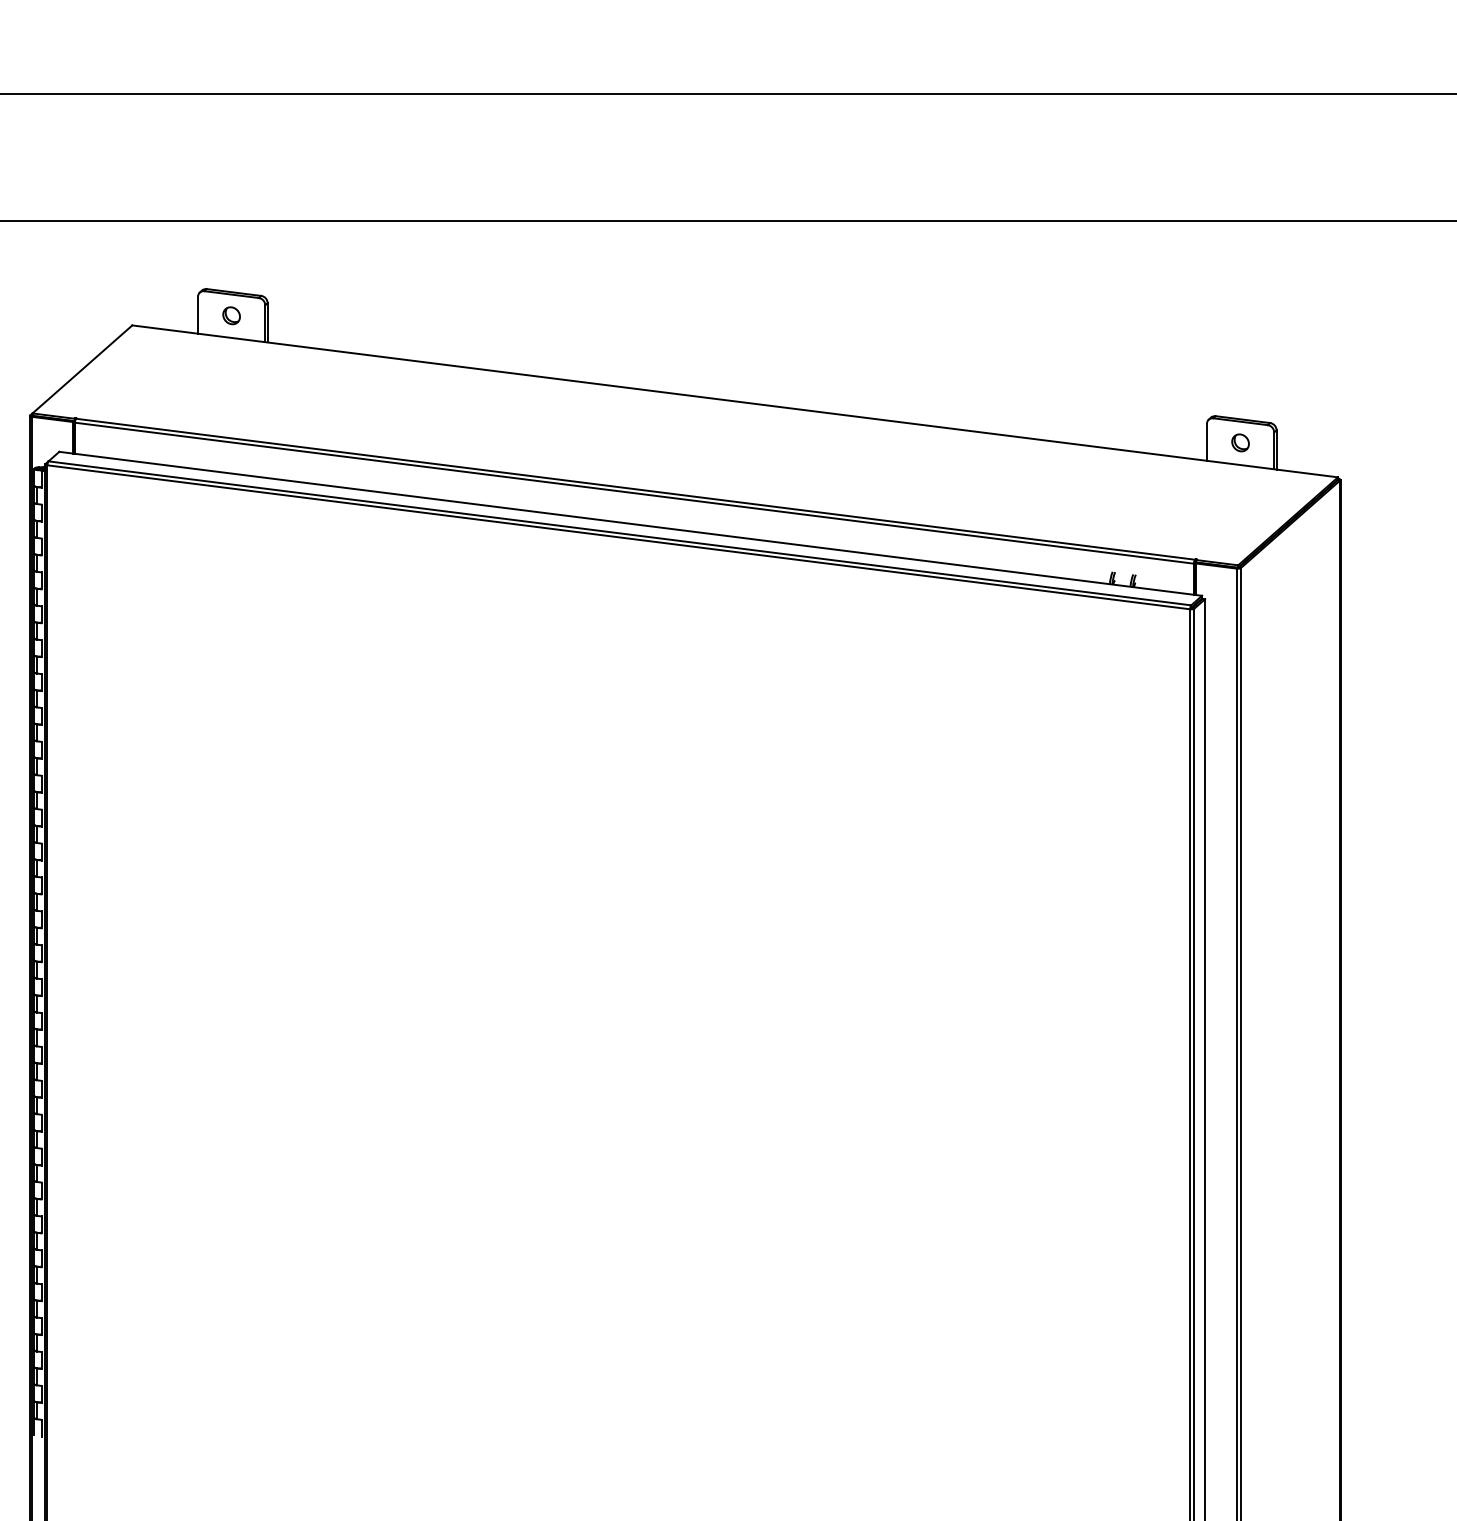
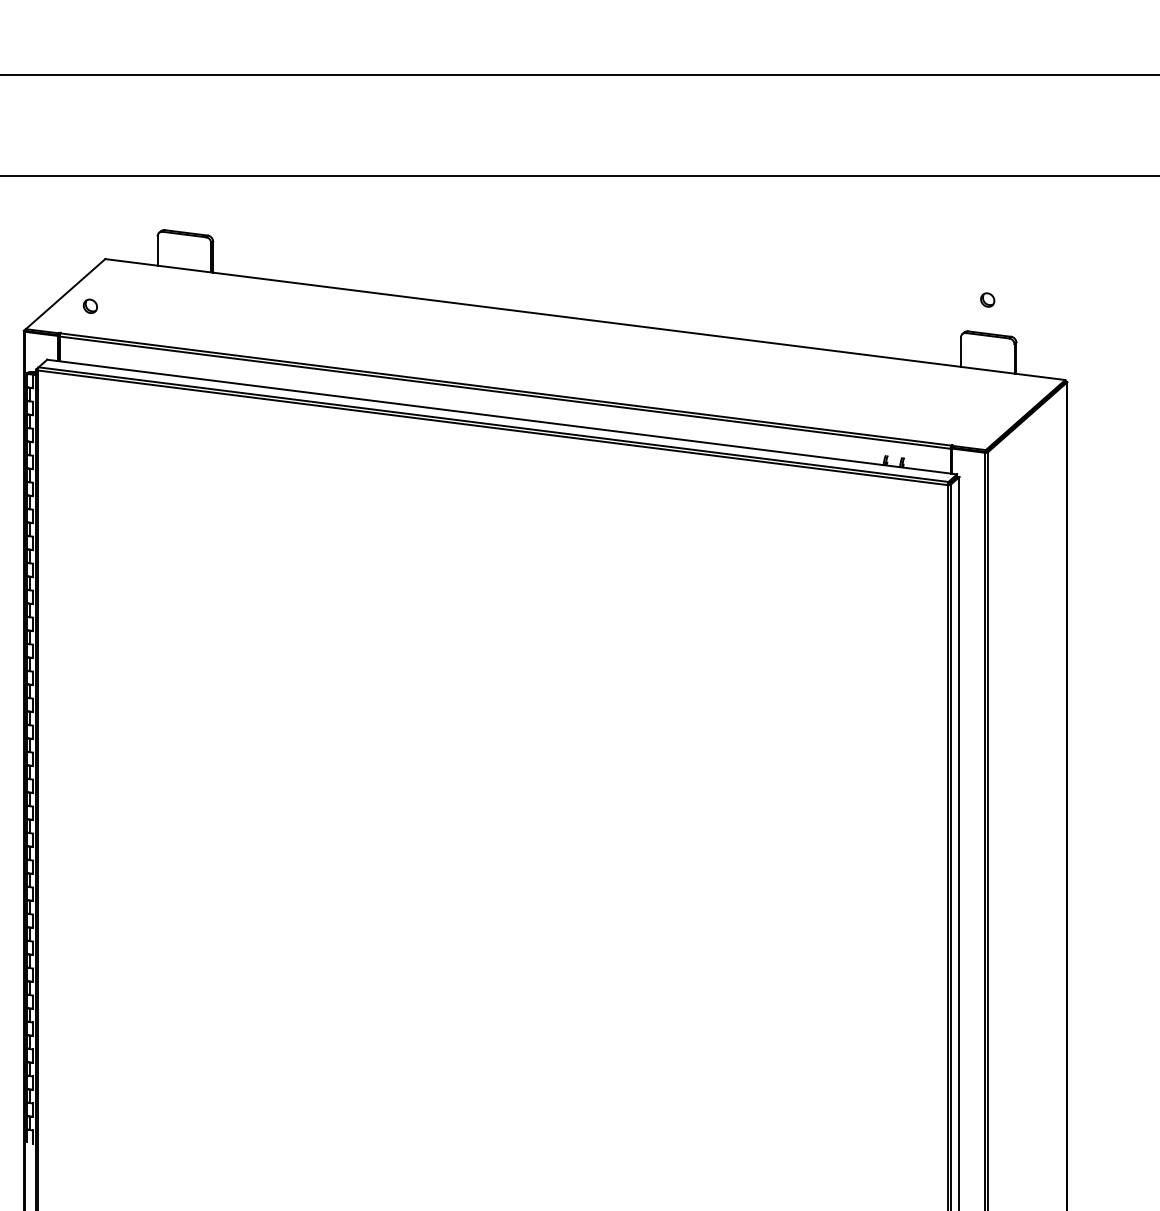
part: (231, 315) -> (90, 306), moved
part: (1240, 442) -> (987, 299), moved

